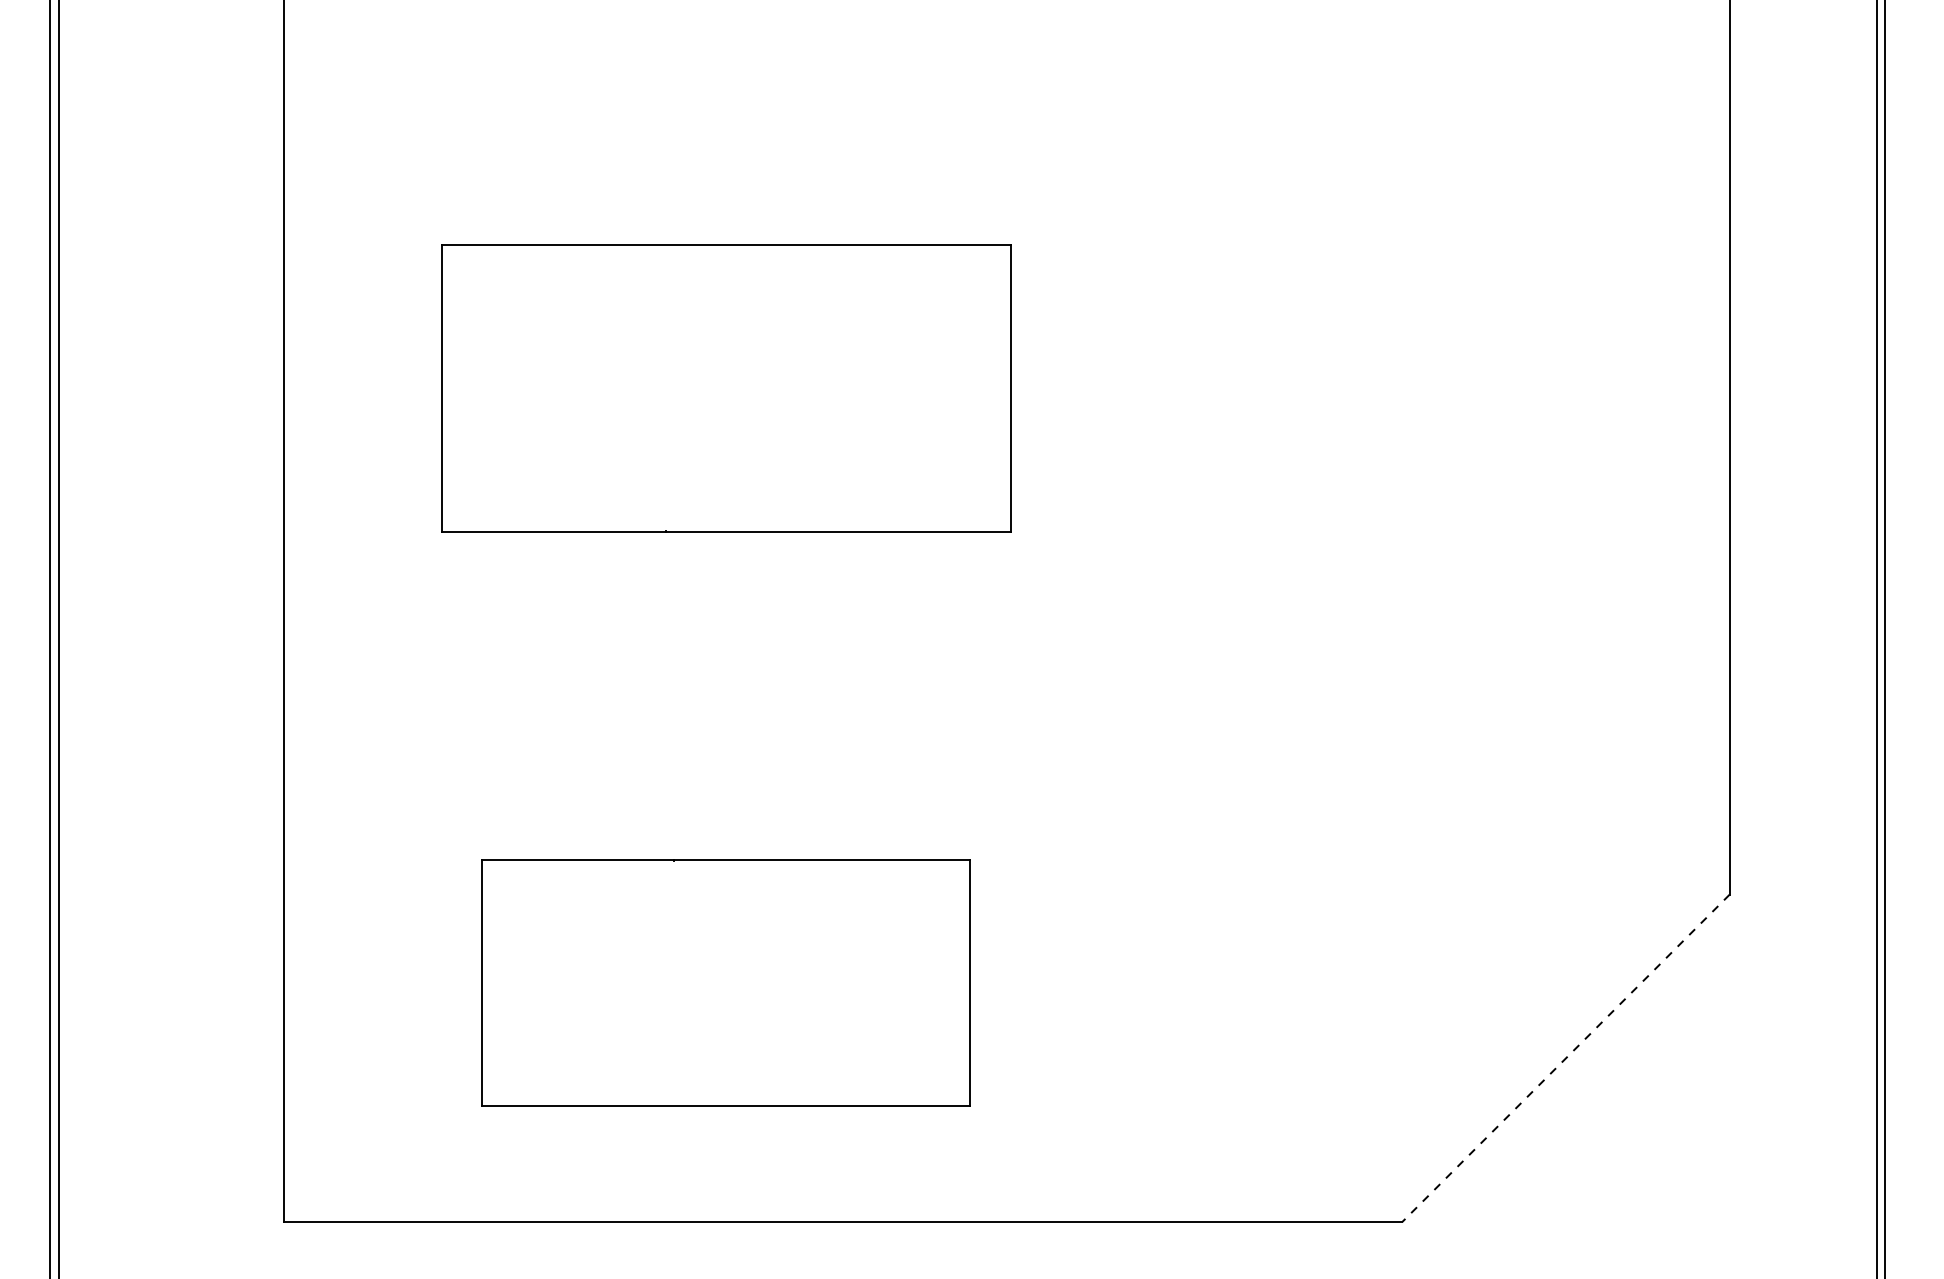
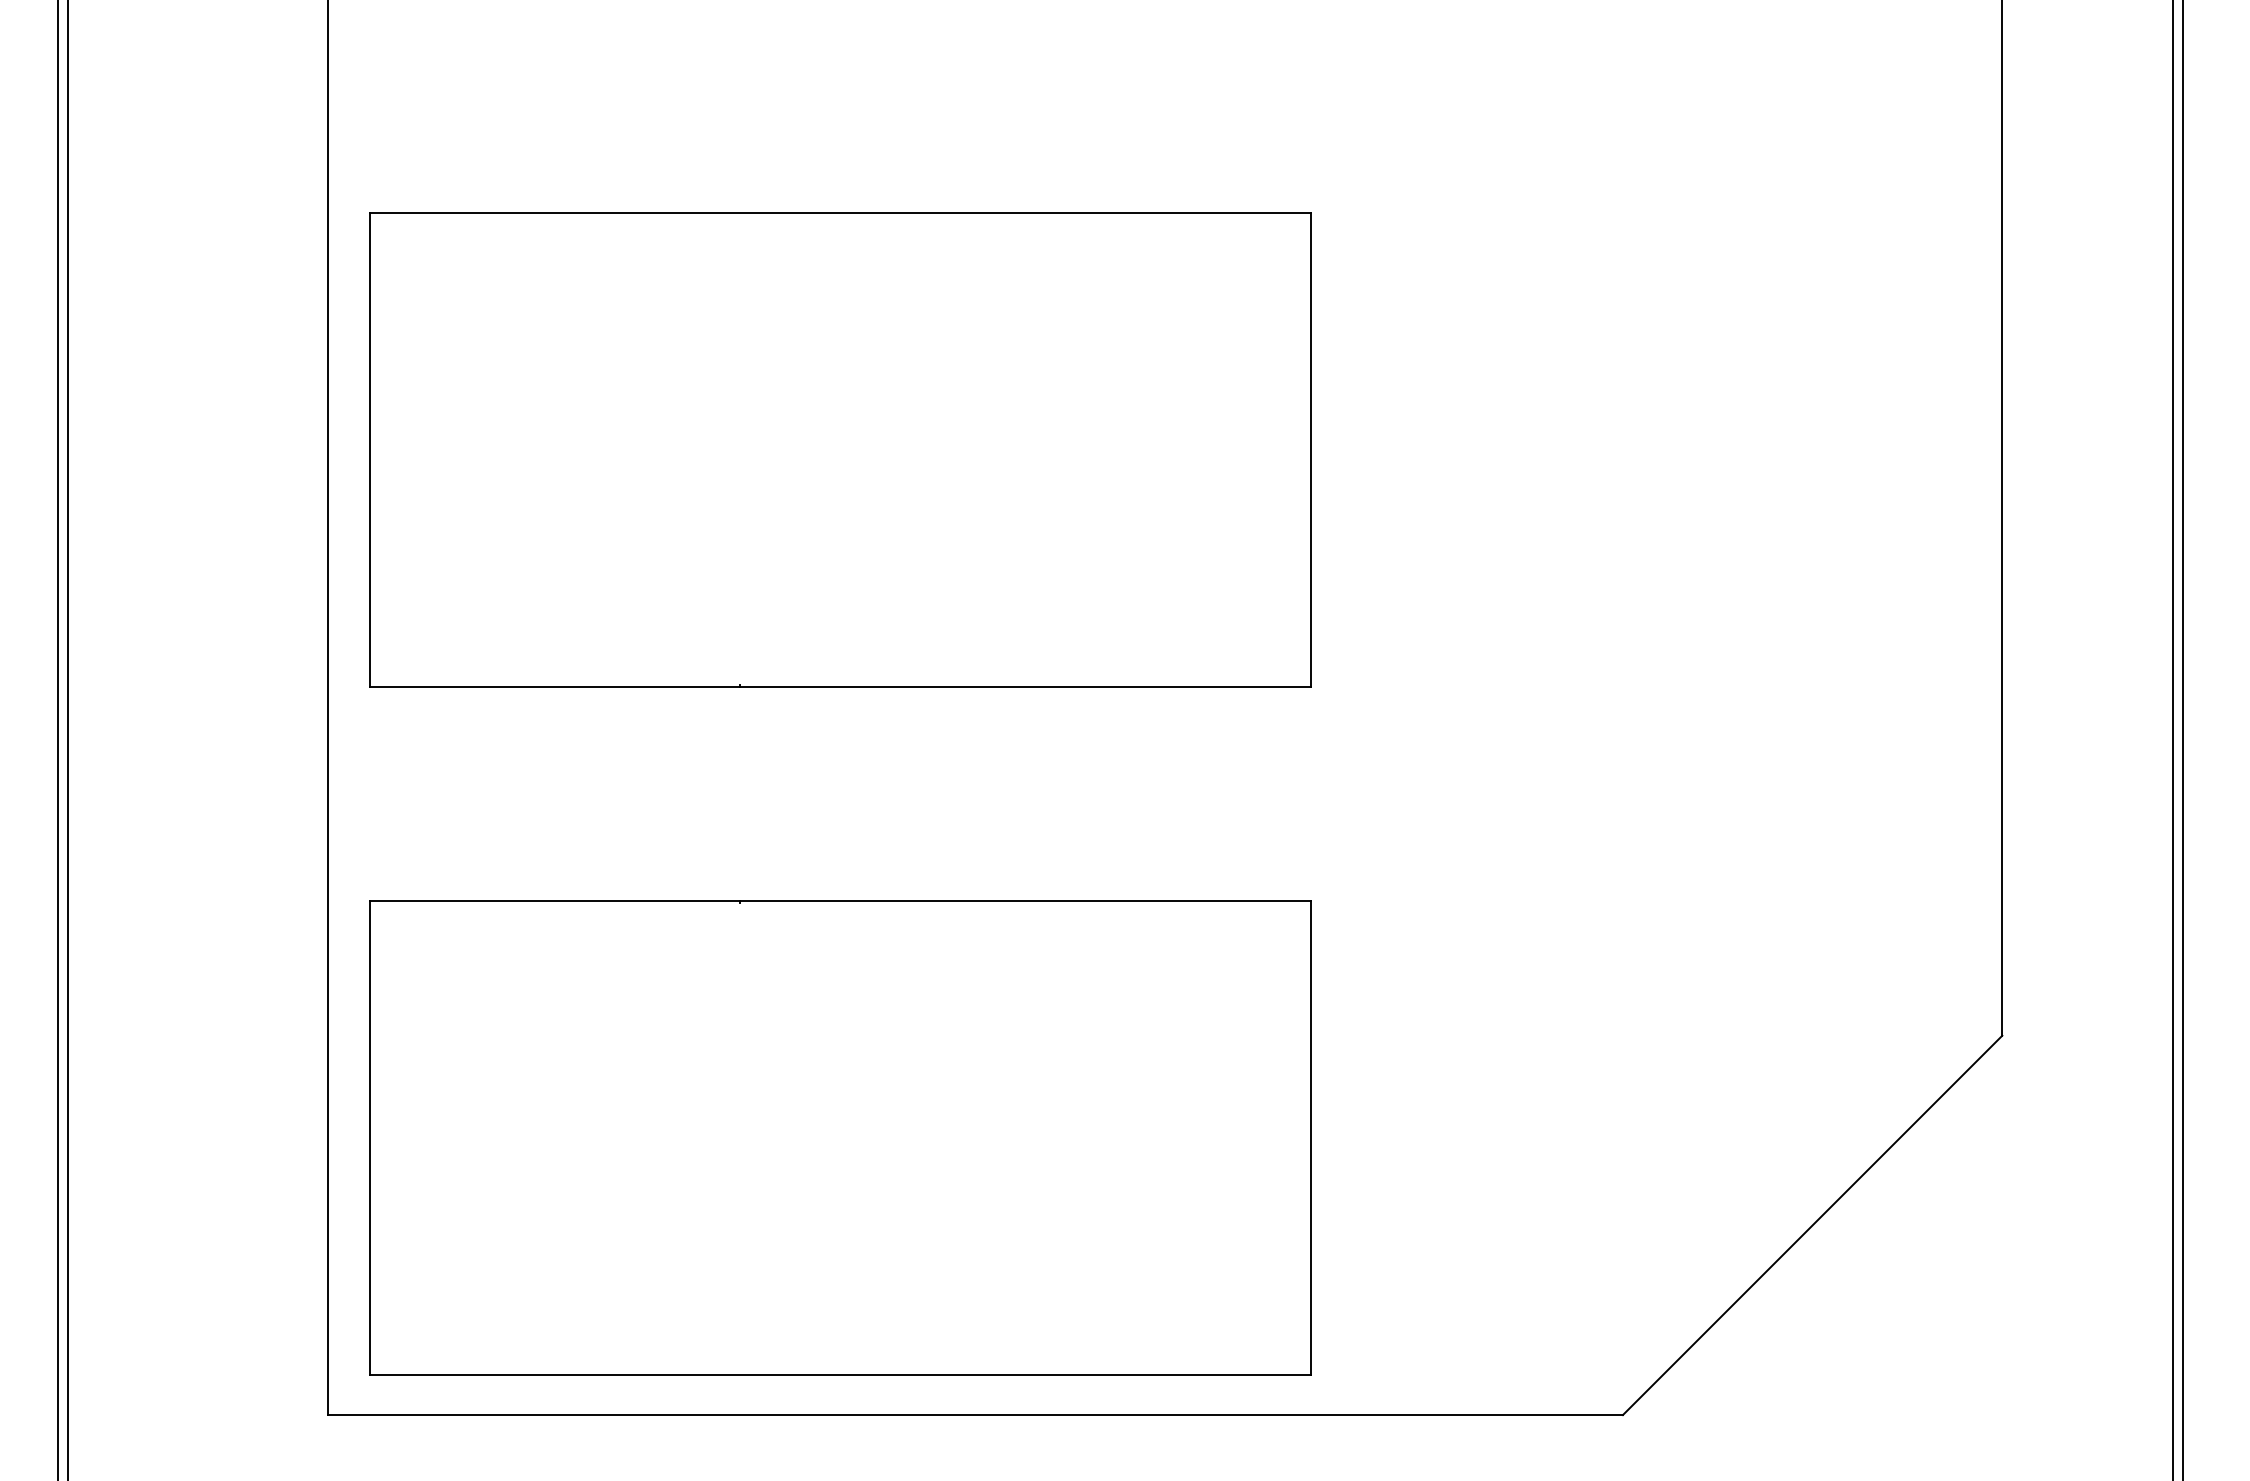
part: (726, 388) -> (840, 449), size x1.43
part: (726, 982) -> (840, 1137), size x1.67
line: (1565, 1058) -> (1812, 1225), dashed -> solid

